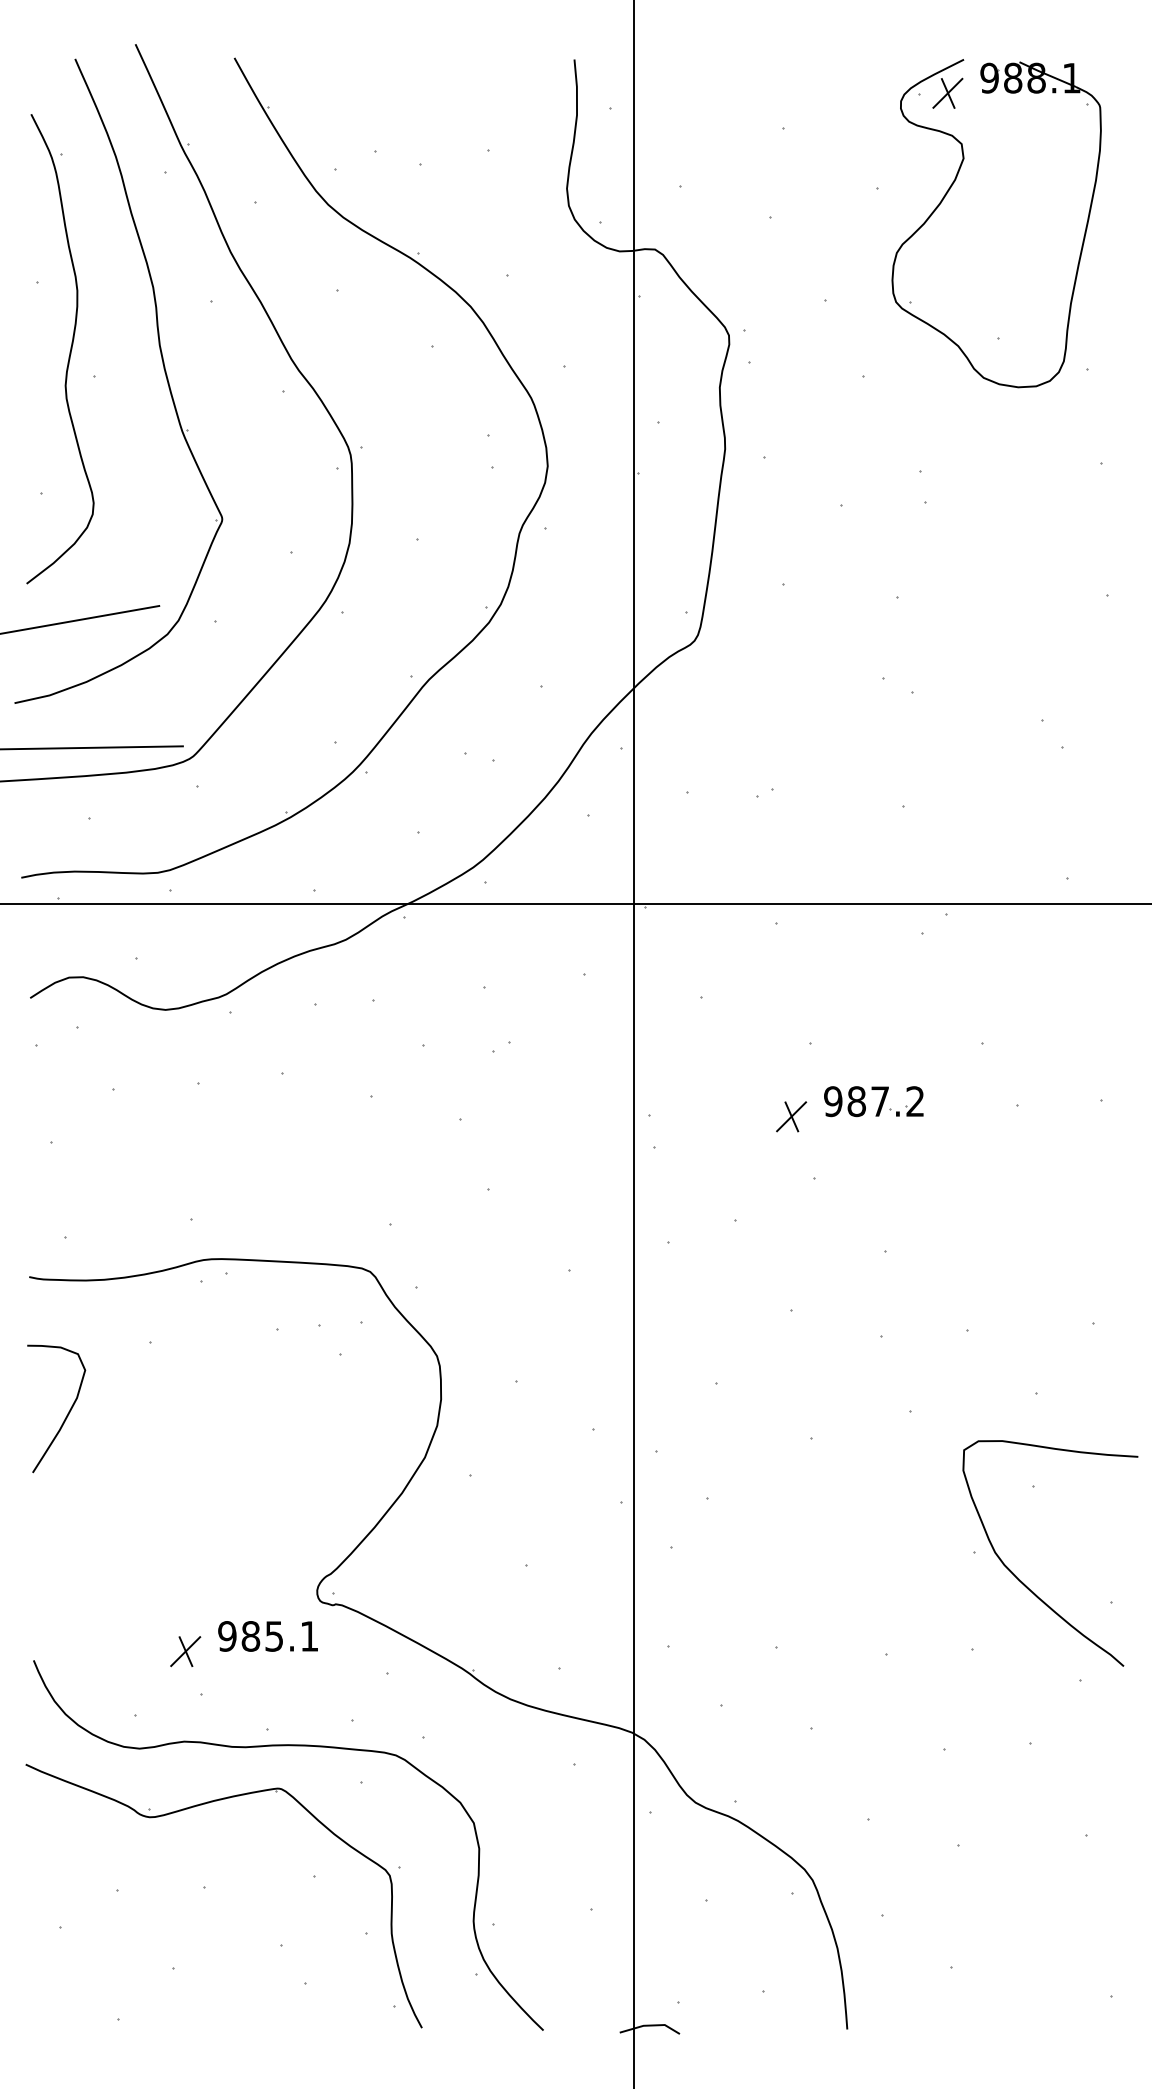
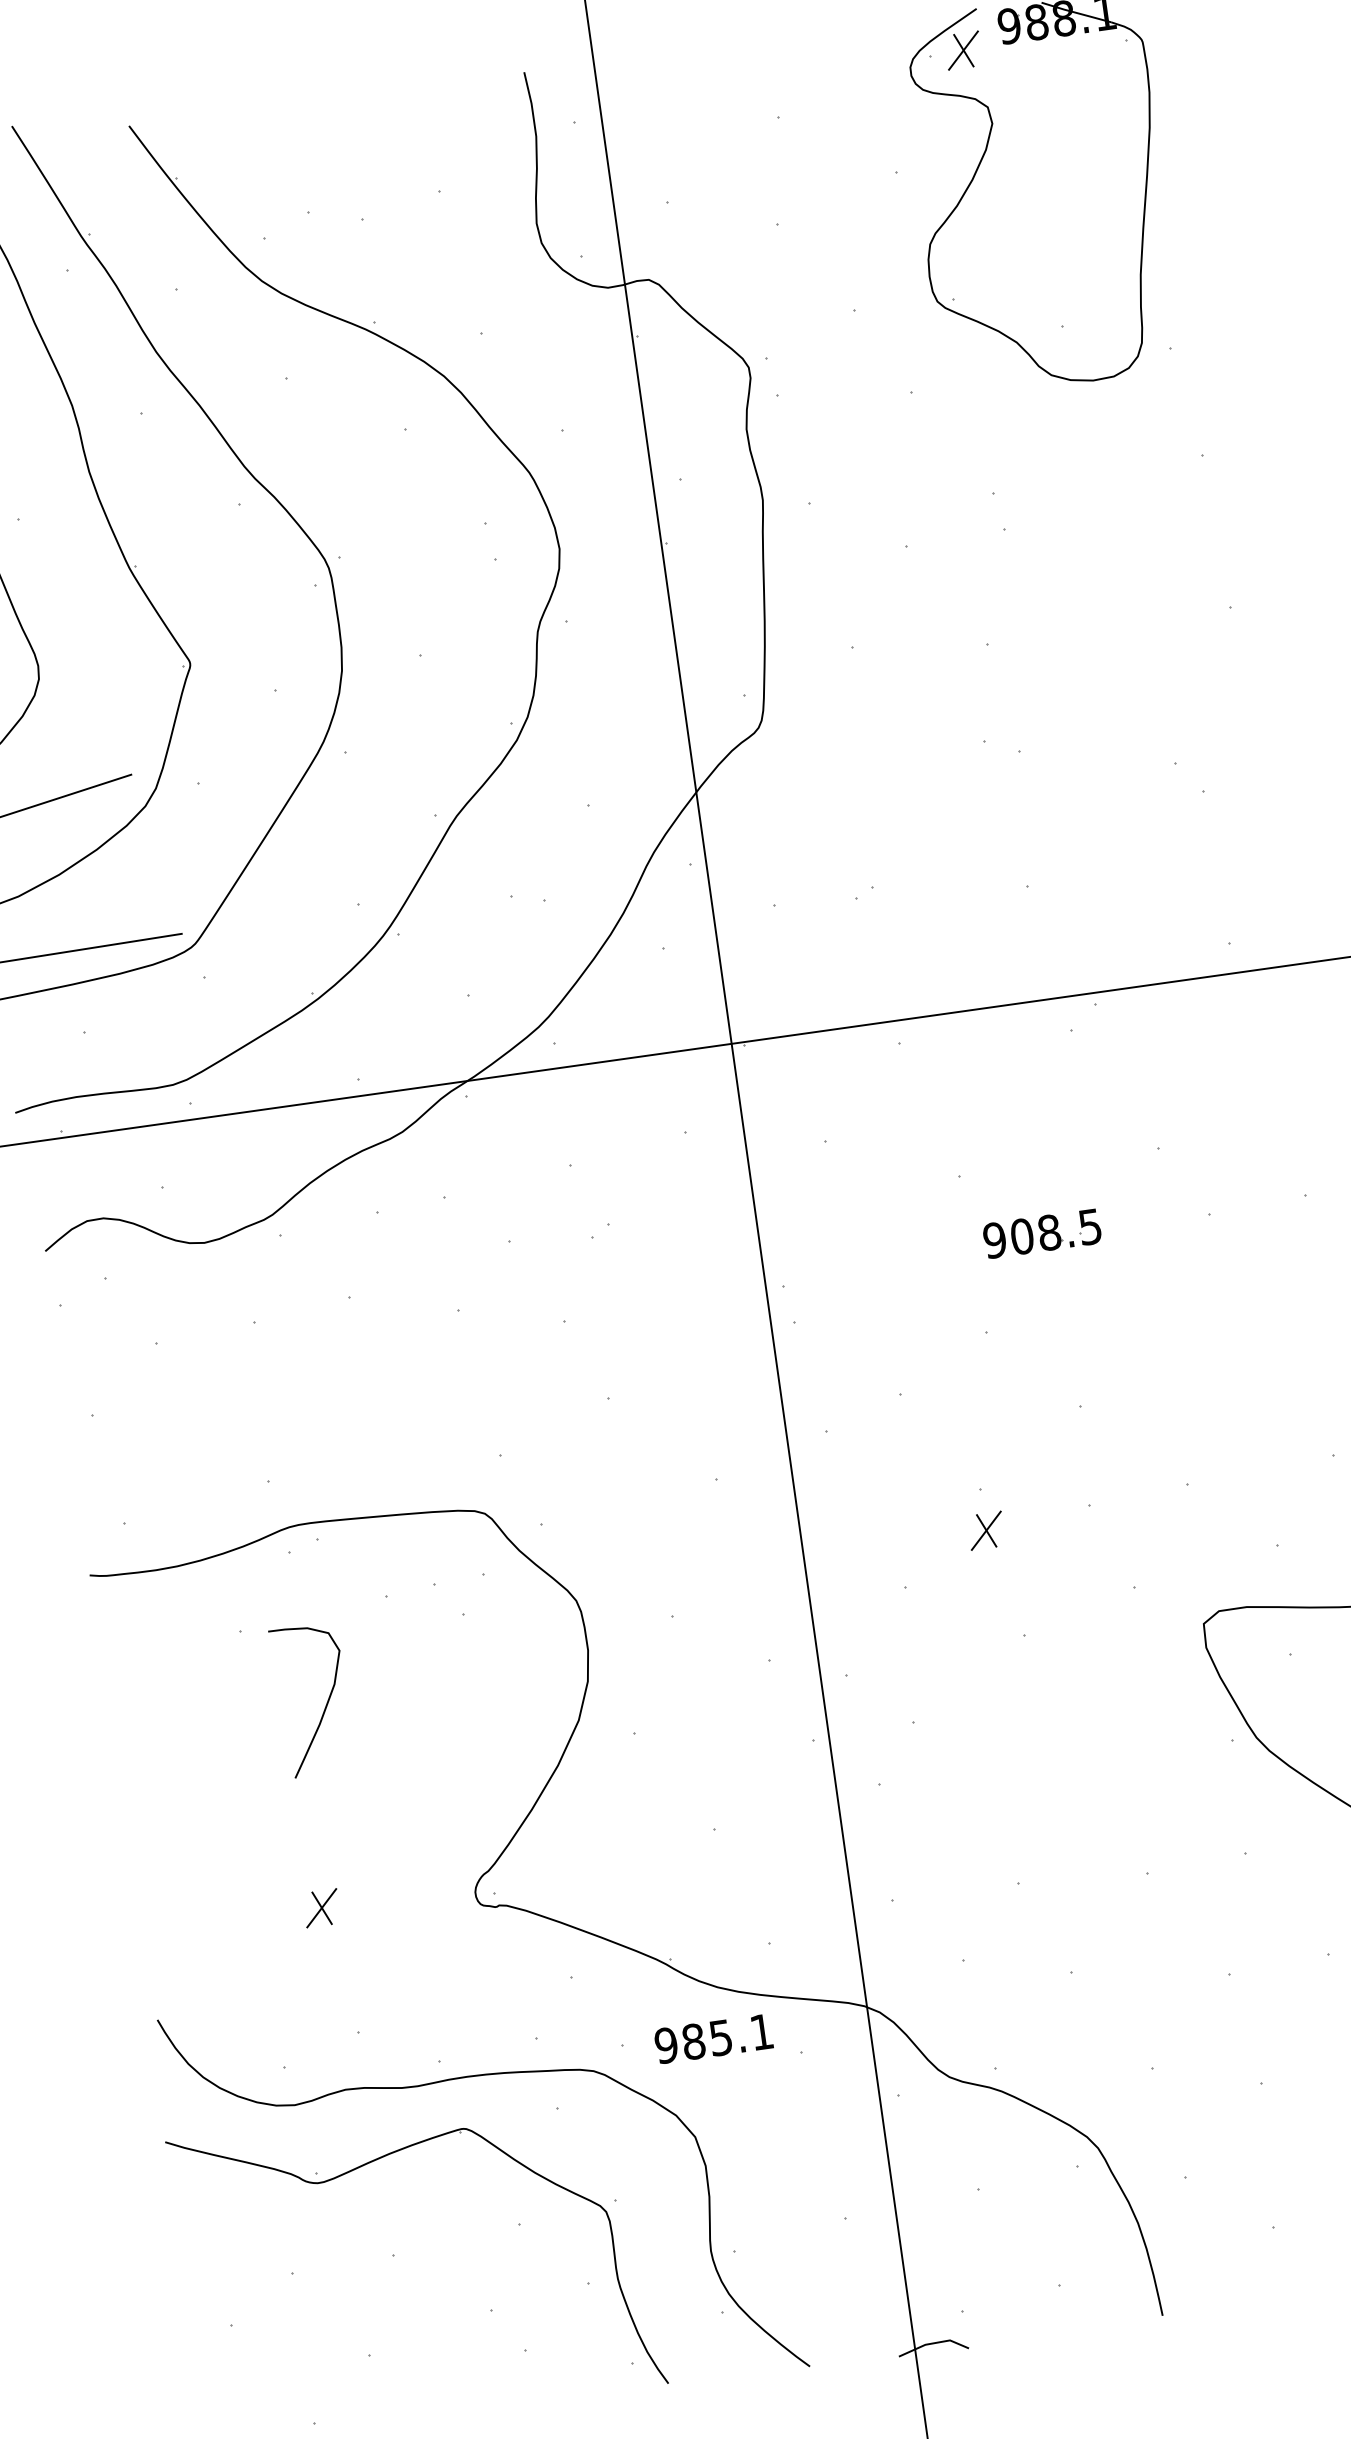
text: (885, 1101) -> (1055, 1231), 987.2 -> 908.5
part: (791, 1116) -> (986, 1530), moved
curve: (67, 1413) -> (325, 1703), moved
text: (267, 1636) -> (713, 2039), moved
part: (185, 1651) -> (321, 1908), moved

